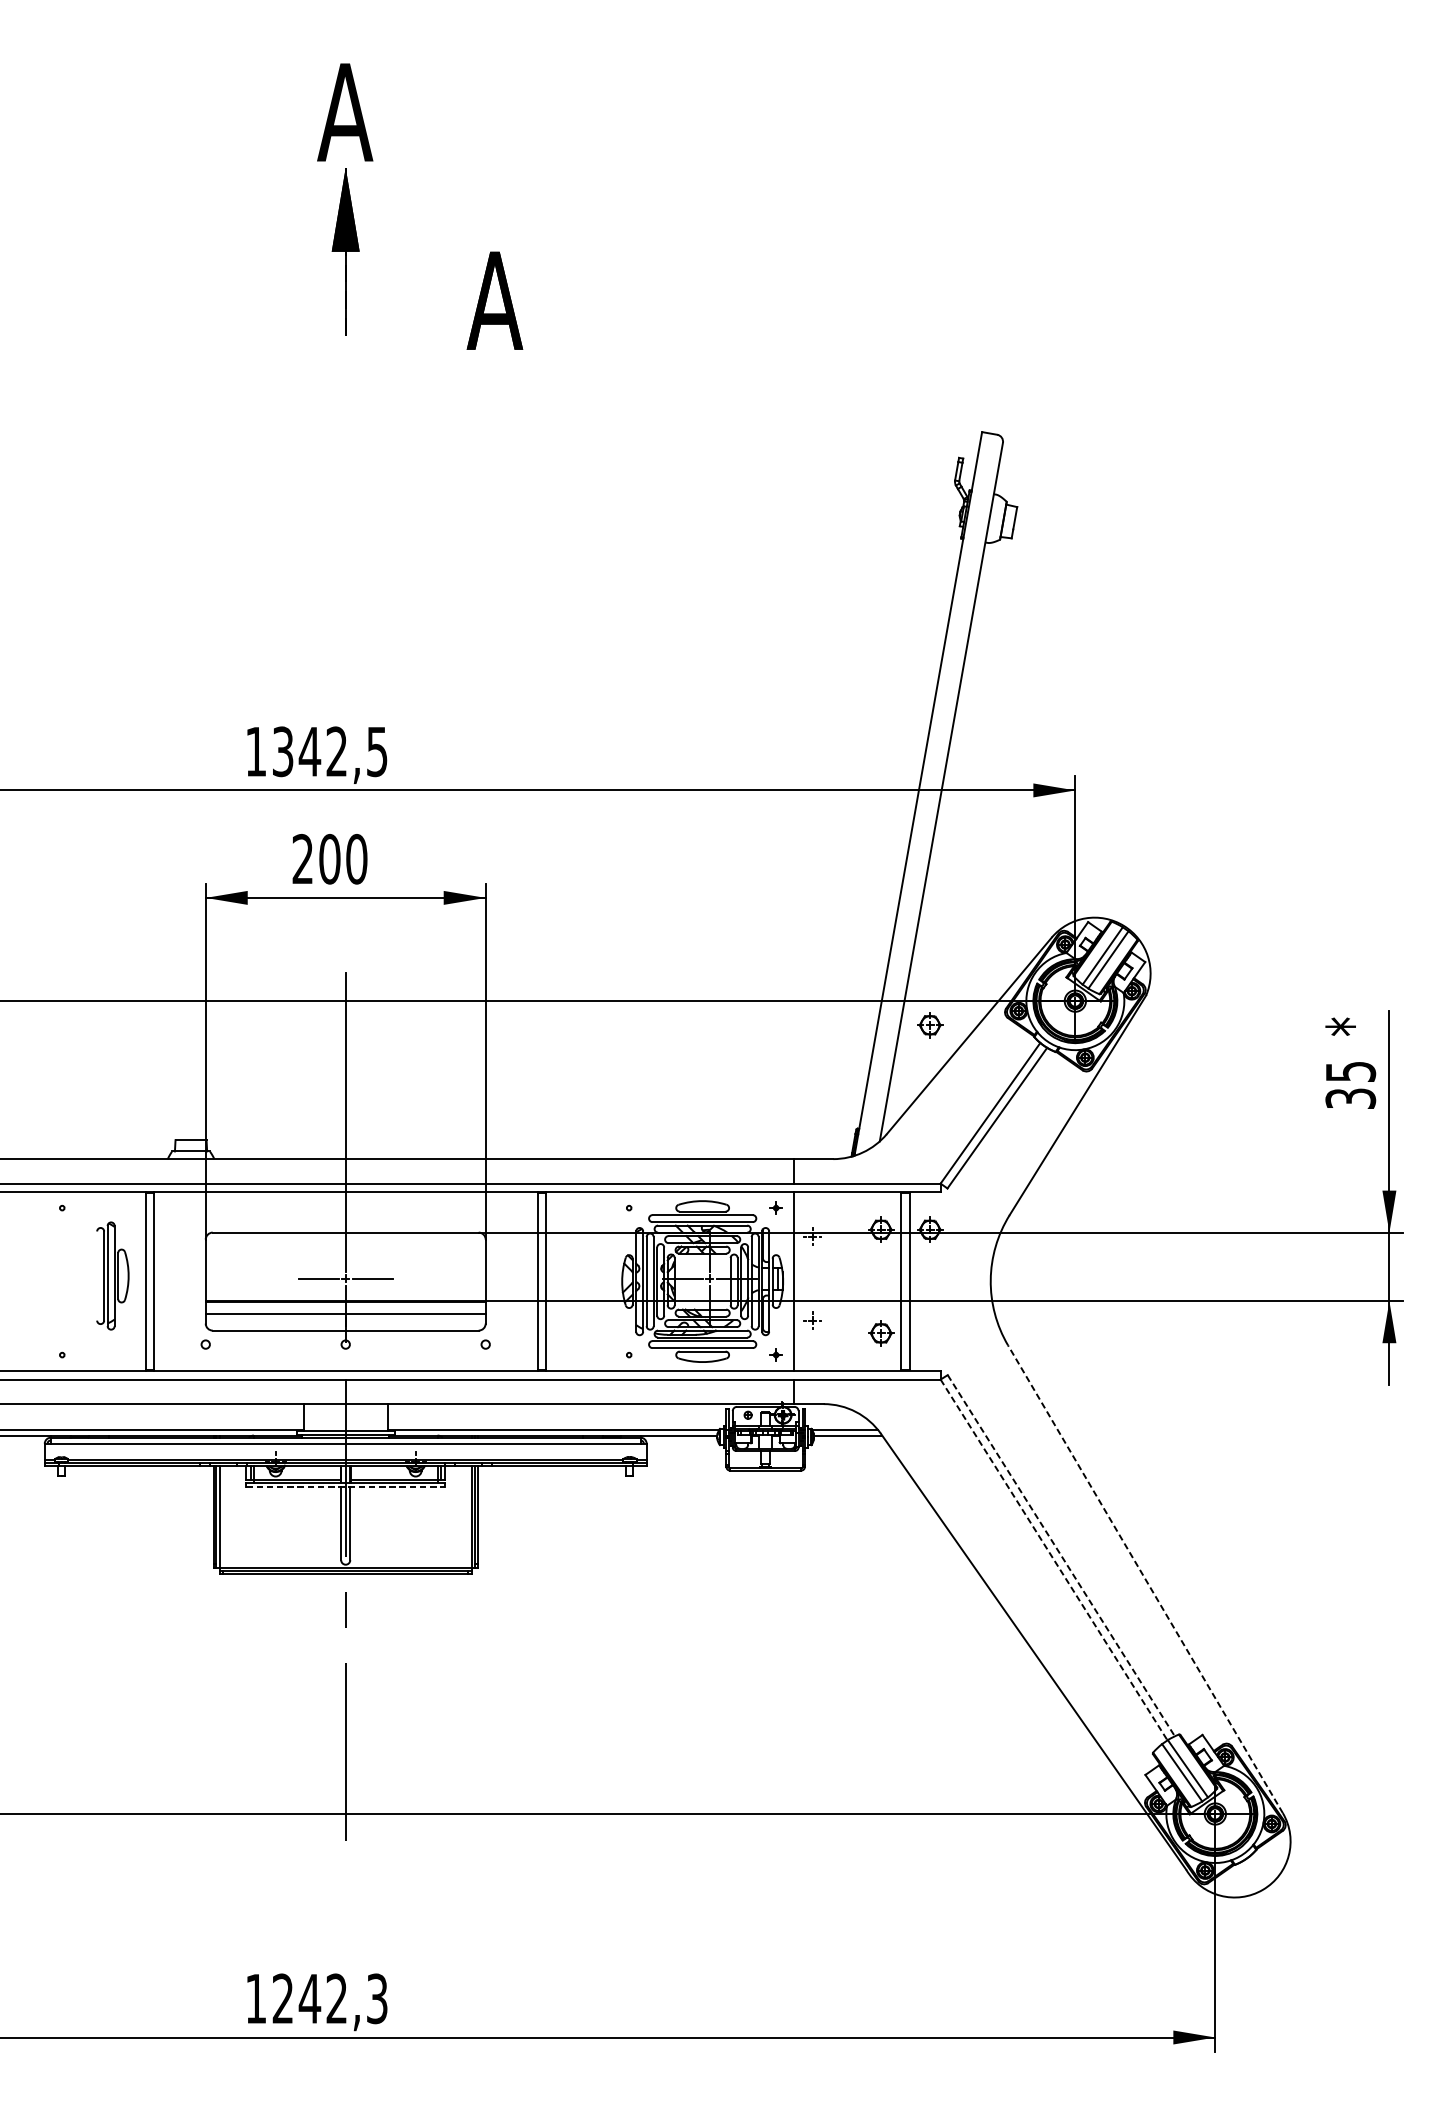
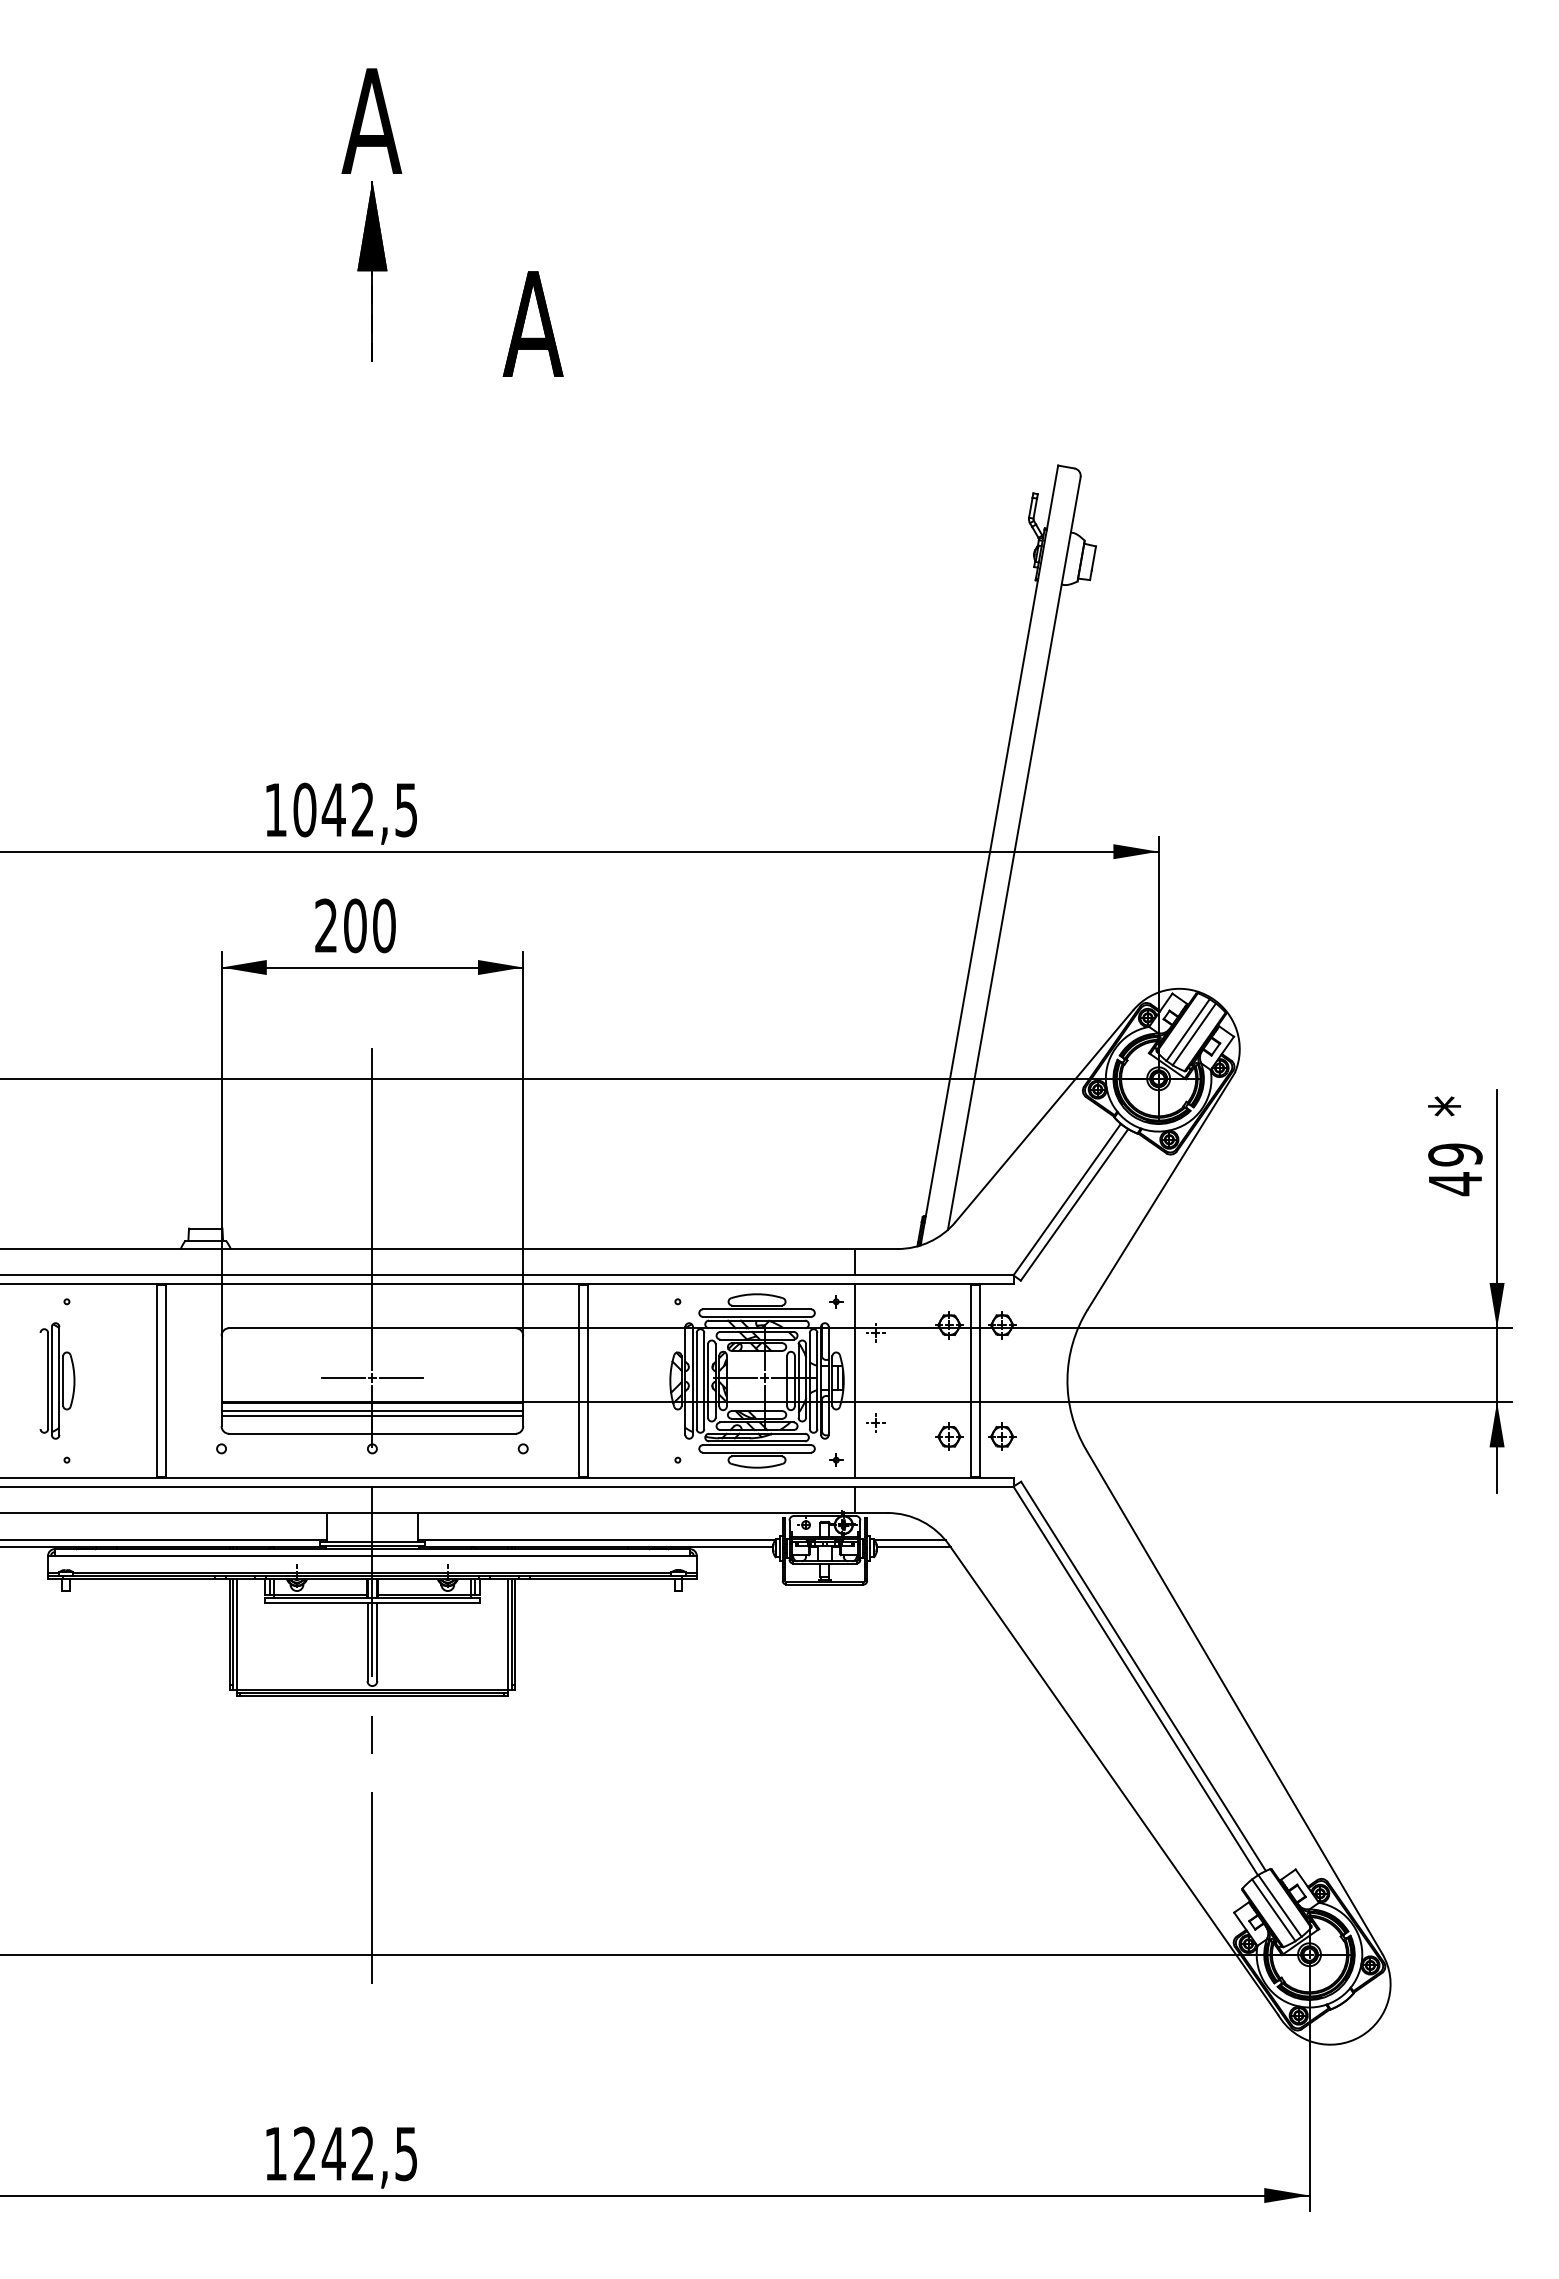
text: (282, 751) -> (304, 809), 1342,5 -> 1042,5
part: (930, 1025) -> (1002, 1436), moved
text: (1350, 1085) -> (1455, 1169), 35 -> 49
part: (112, 1275) -> (57, 1380), moved
line: (345, 1309) -> (372, 1411), added
line: (345, 1487) -> (372, 1602), dashed -> solid
line: (1061, 1555) -> (1143, 1676), dashed -> solid
line: (1053, 1559) -> (1135, 1680), dashed -> solid
line: (1144, 1579) -> (1233, 1701), dashed -> solid
text: (377, 1998) -> (406, 2153), 1242,3 -> 1242,5

